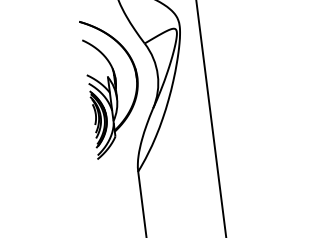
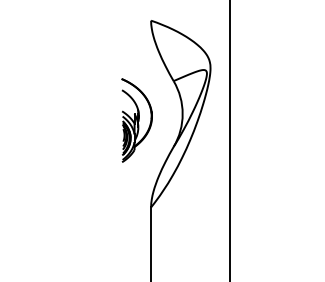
part: (112, 87) -> (136, 120), size x0.6

